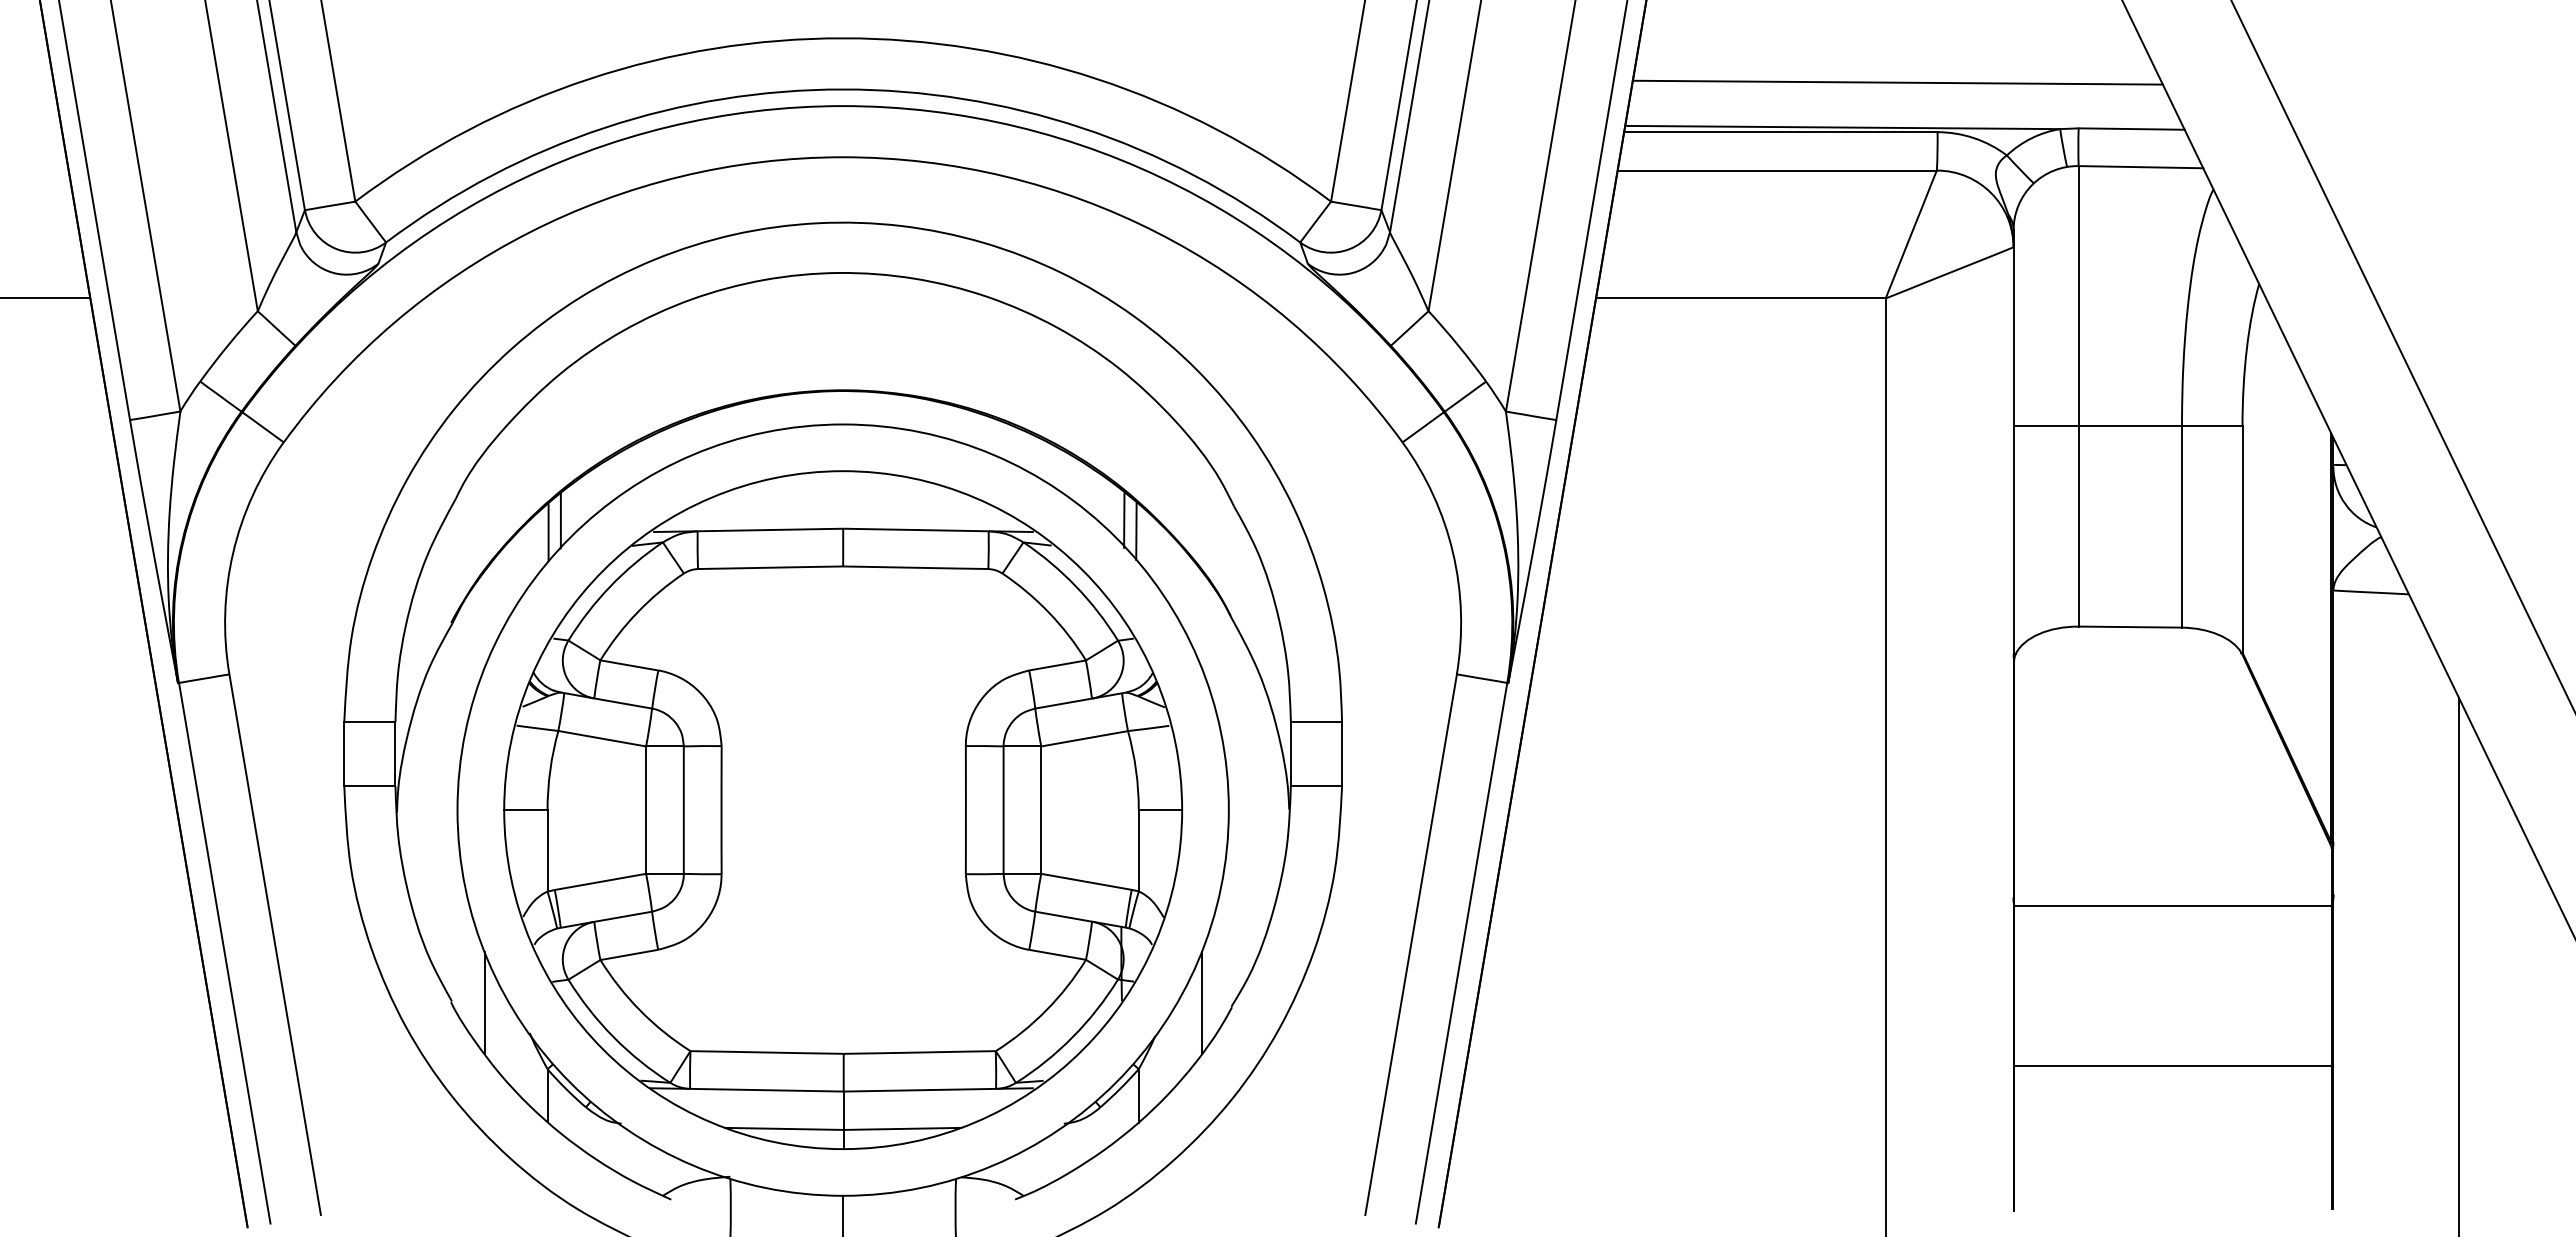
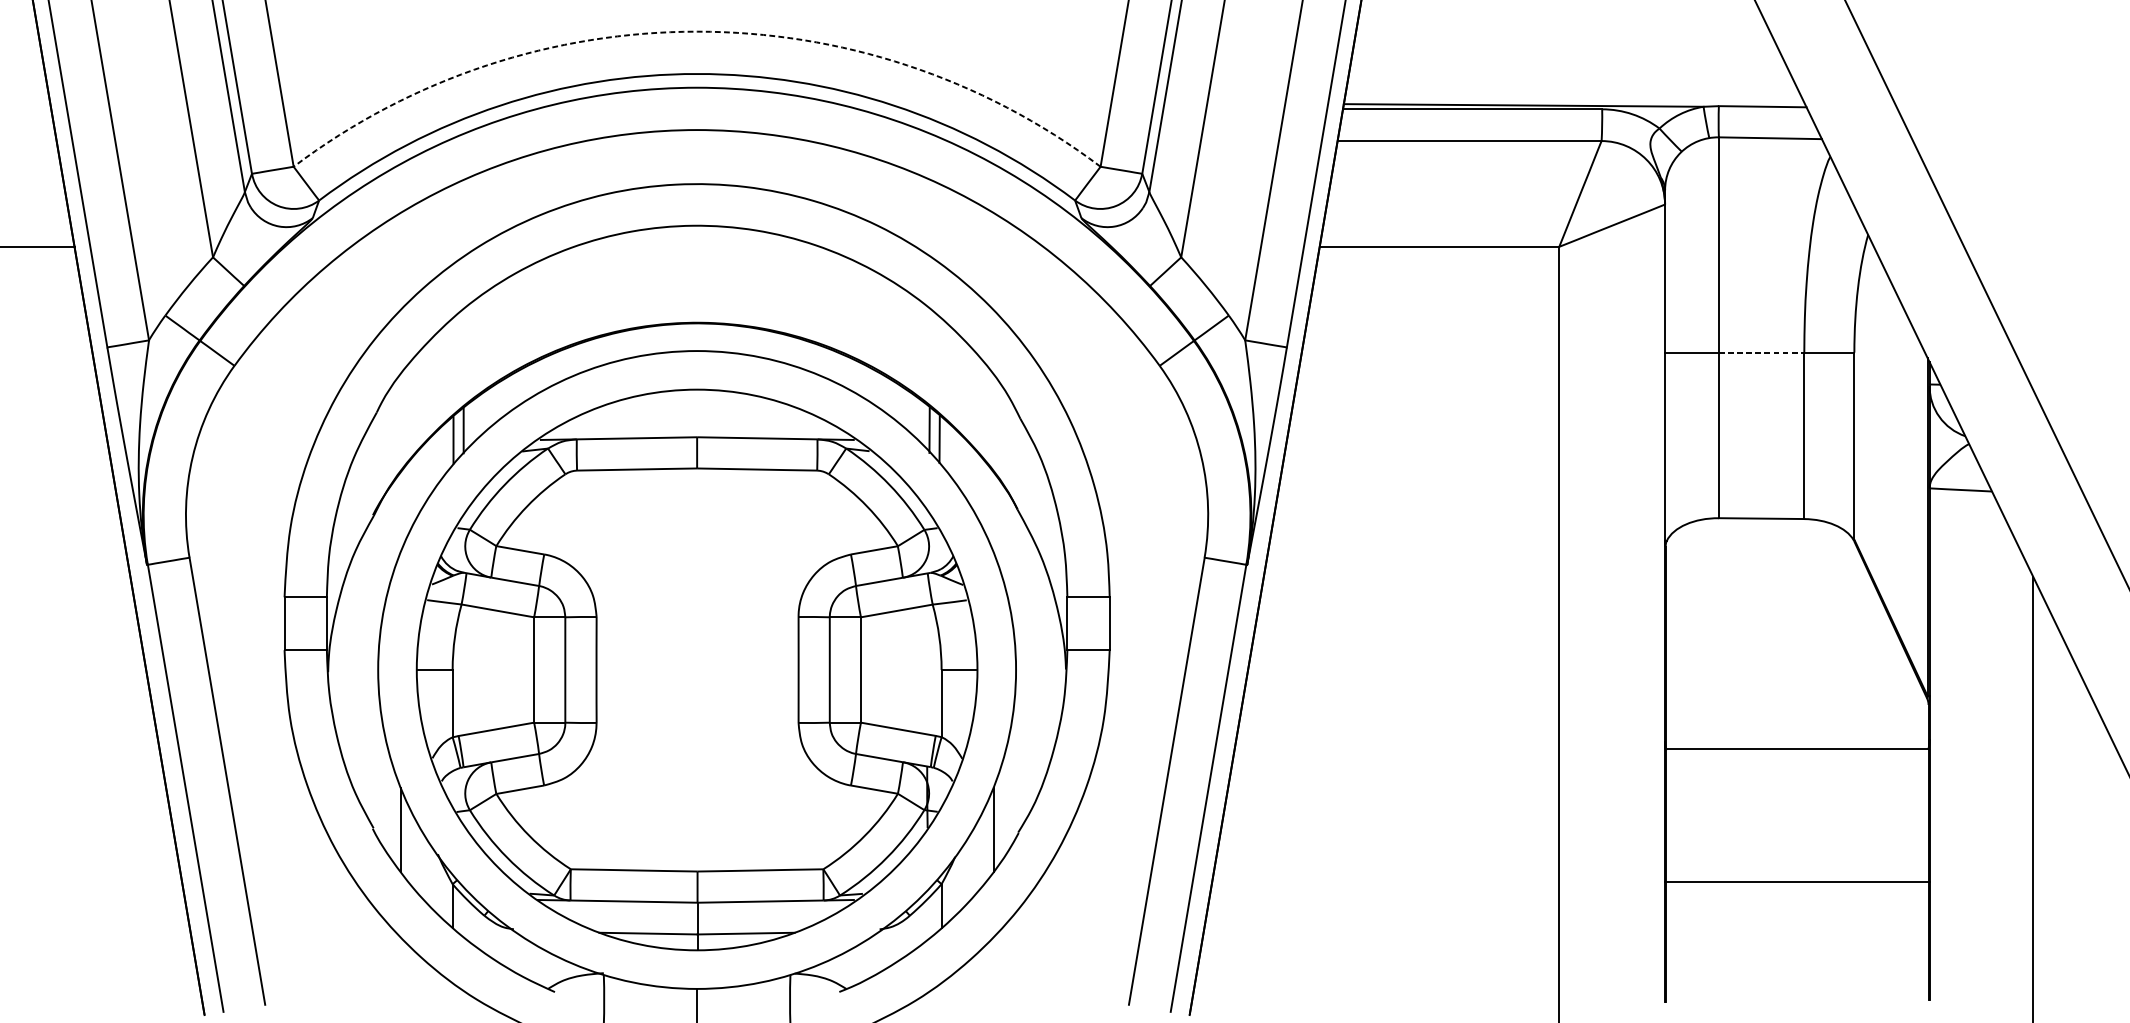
arc: (843, 38) -> (697, 31), solid -> dashed
line: (1897, 82) -> (1569, 68), removed
line: (2130, 426) -> (1761, 352), solid -> dashed

